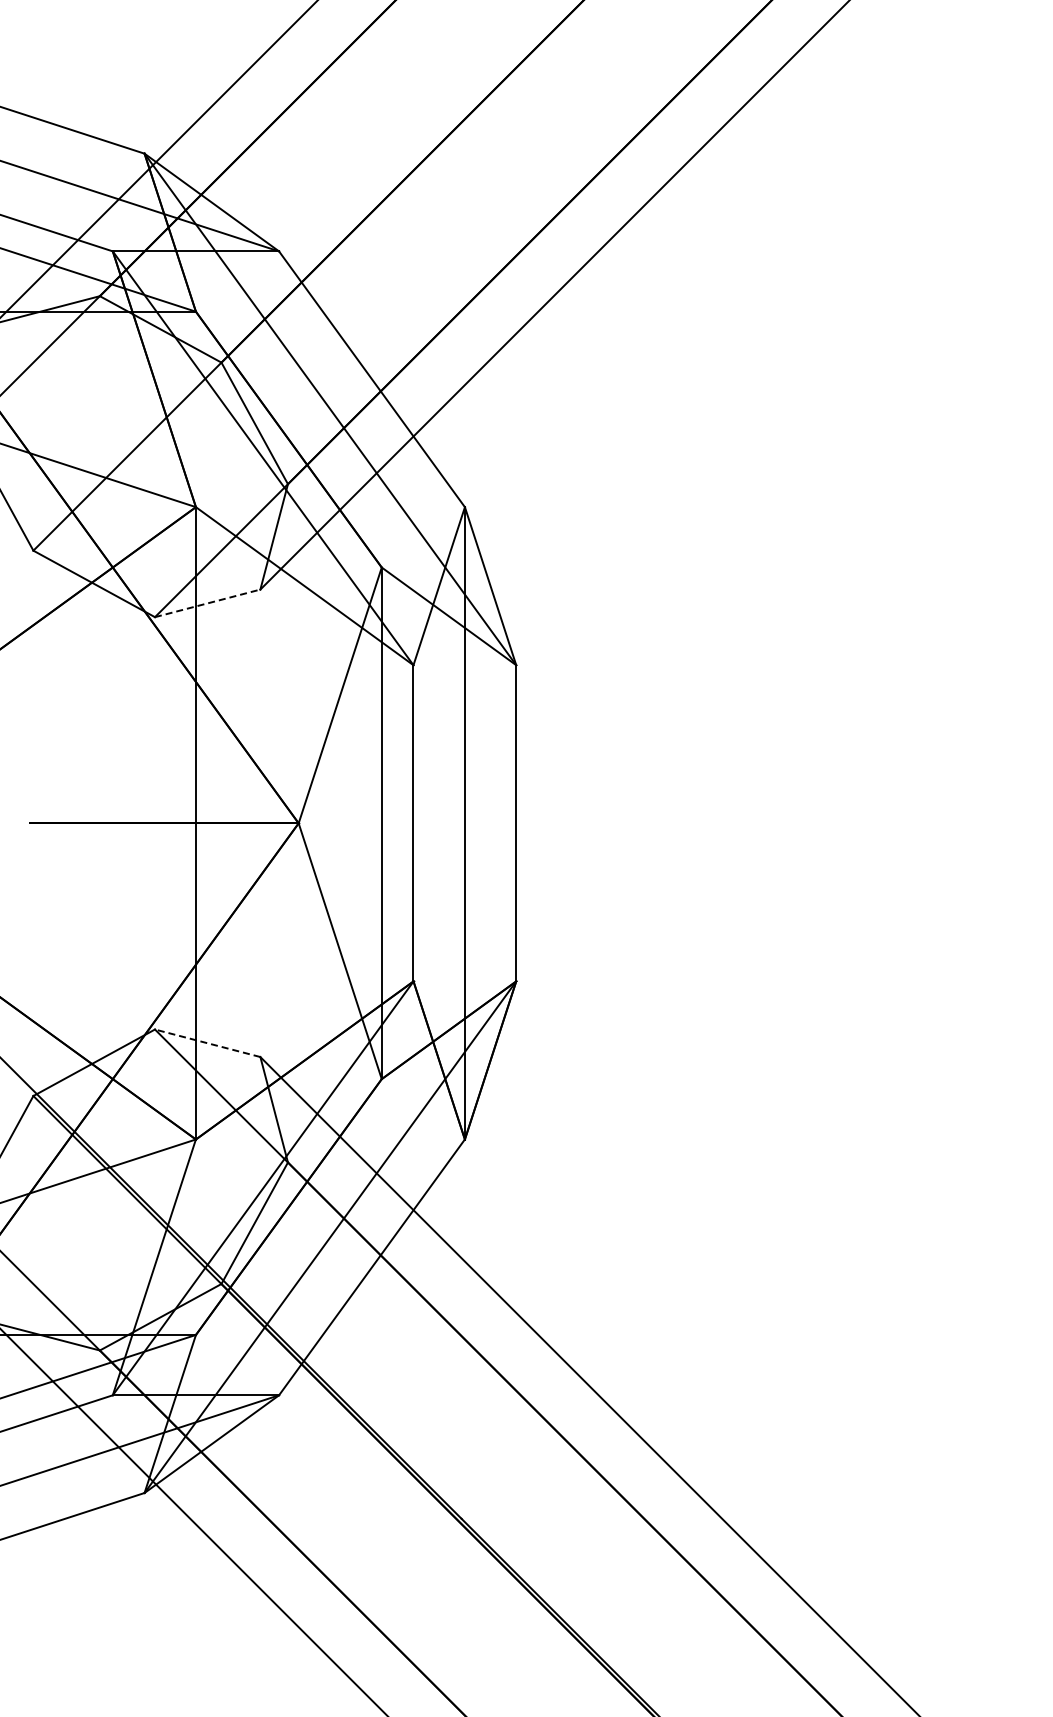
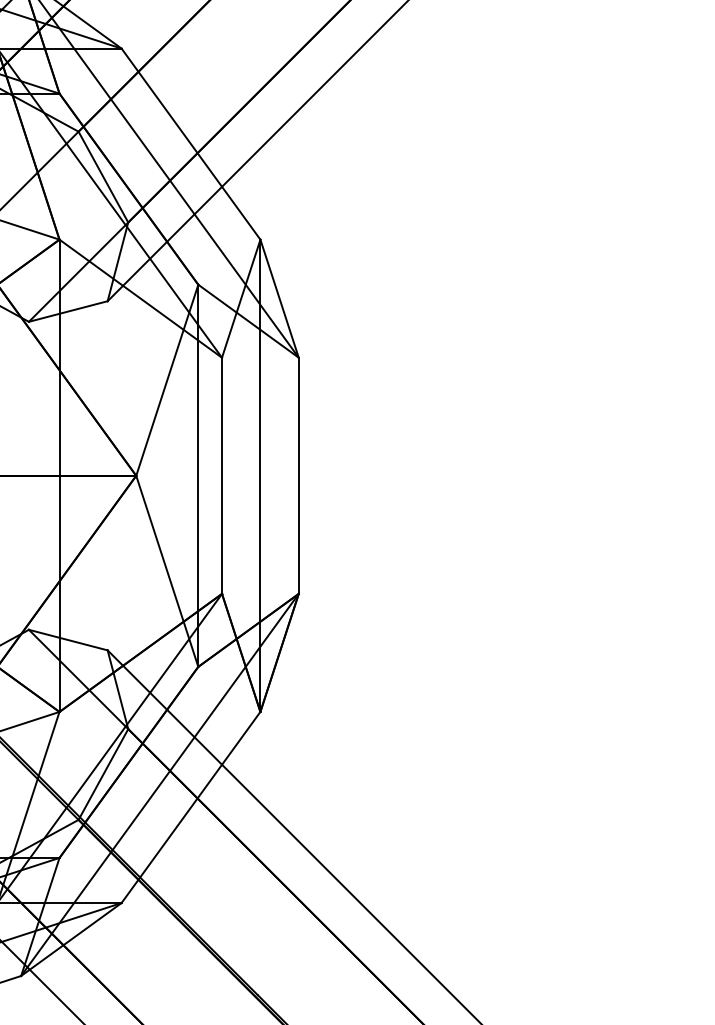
line: (208, 603) -> (68, 311), dashed -> solid
line: (207, 1043) -> (68, 640), dashed -> solid

